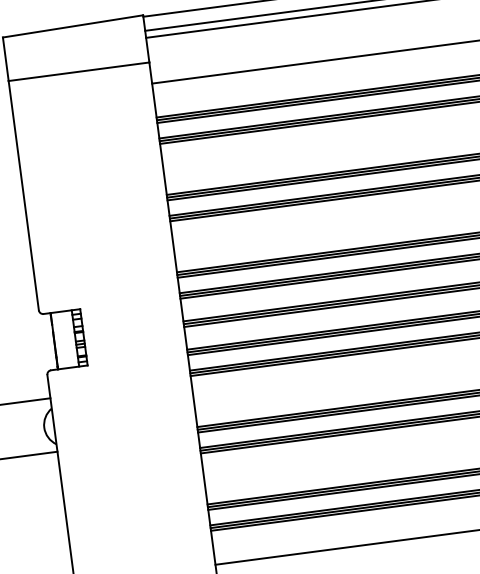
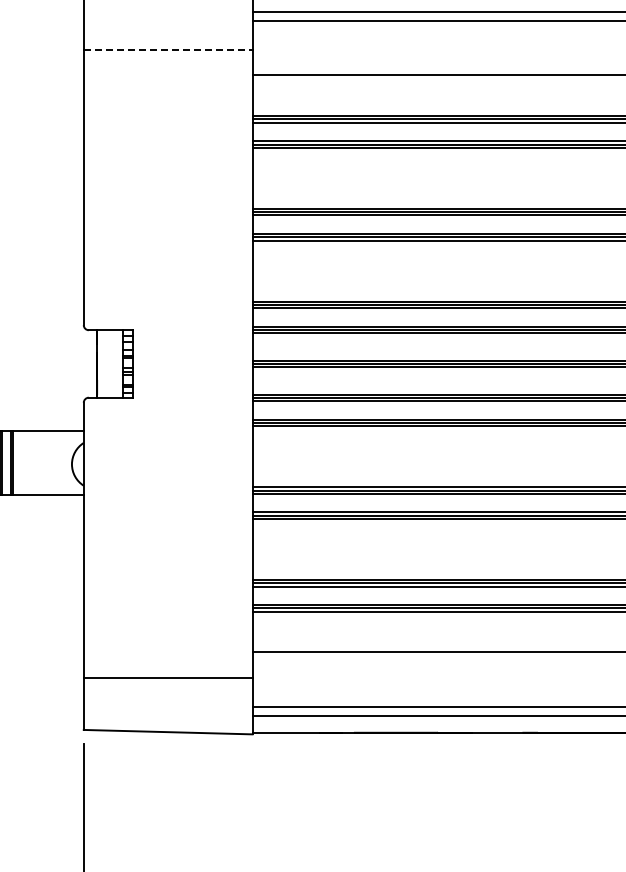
line: (79, 72) -> (168, 50), solid -> dashed

